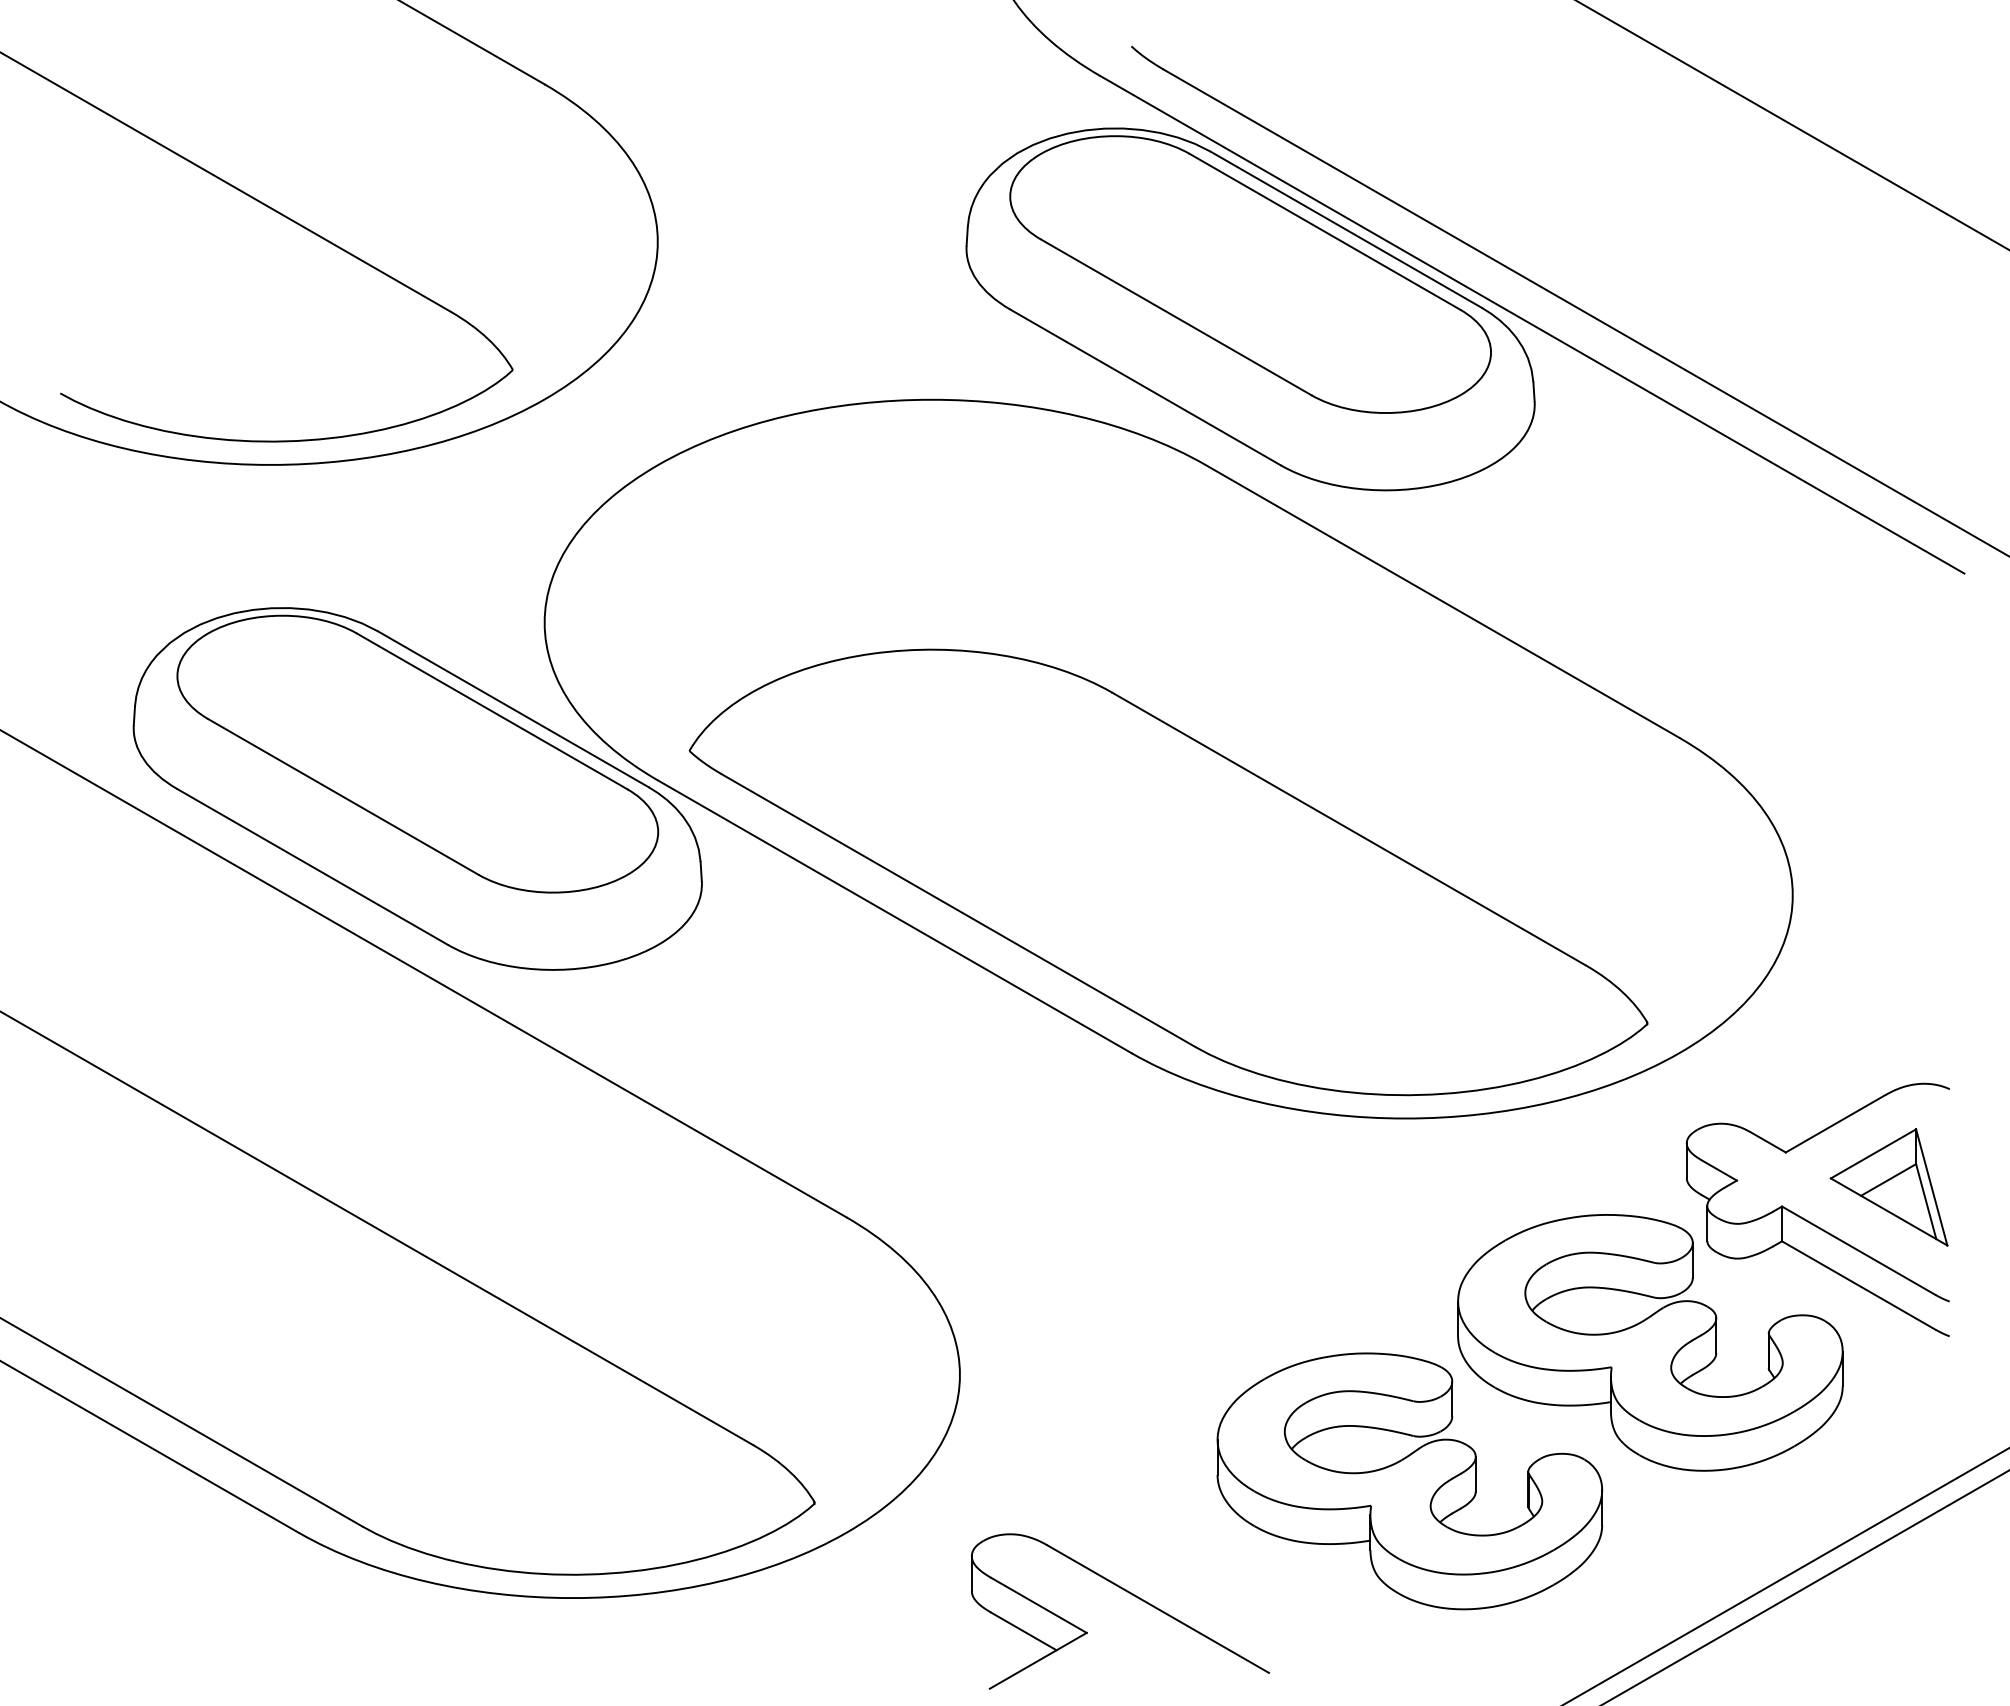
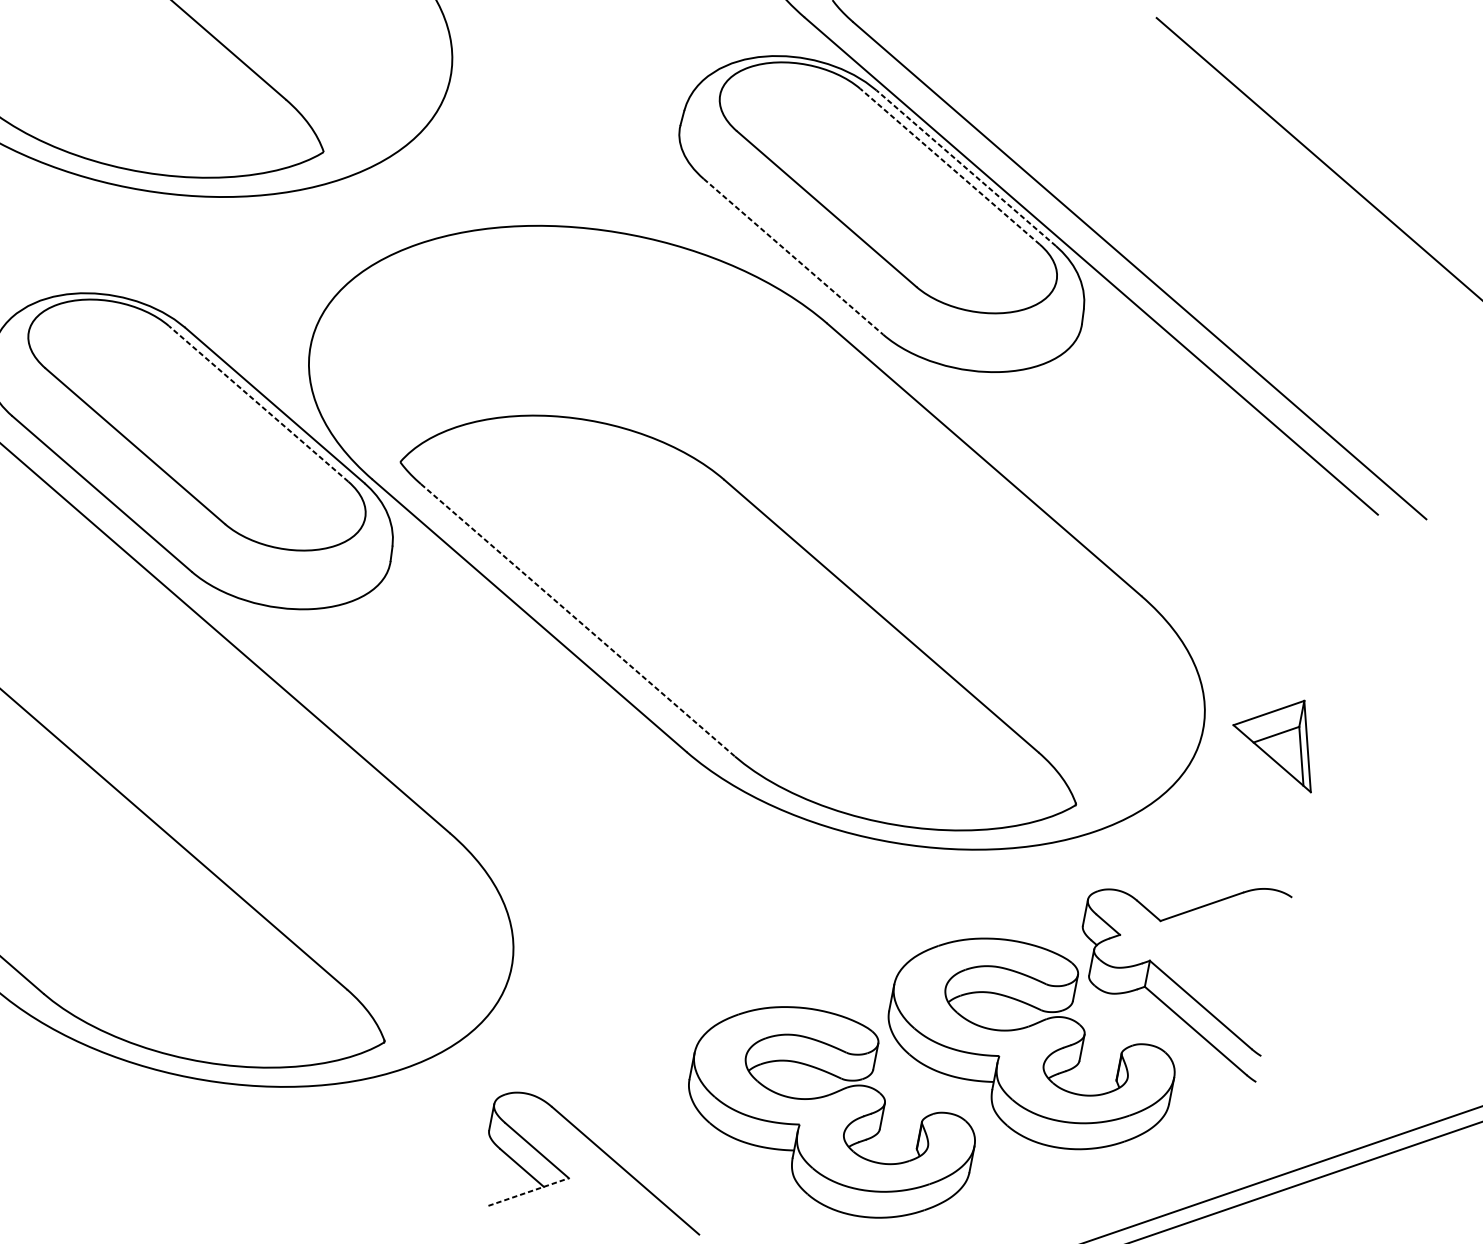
line: (1345, 229) -> (965, 167), solid -> dashed
line: (1324, 231) -> (949, 166), solid -> dashed
line: (1145, 387) -> (793, 256), solid -> dashed
line: (491, 711) -> (258, 403), solid -> dashed
line: (958, 910) -> (578, 620), solid -> dashed
part: (1888, 1187) -> (1275, 740), moved
line: (1038, 1660) -> (528, 1191), solid -> dashed

